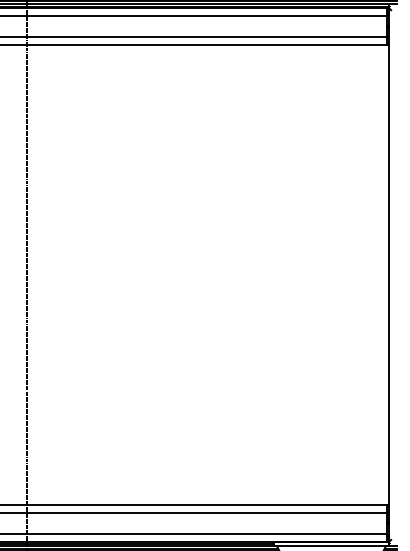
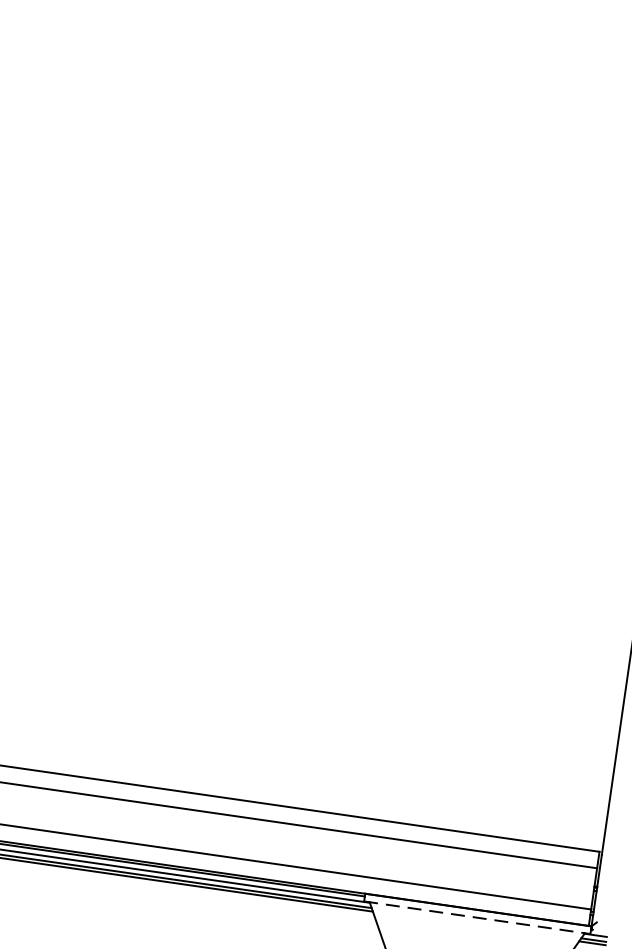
line: (331, 546) -> (477, 918), solid -> dashed

